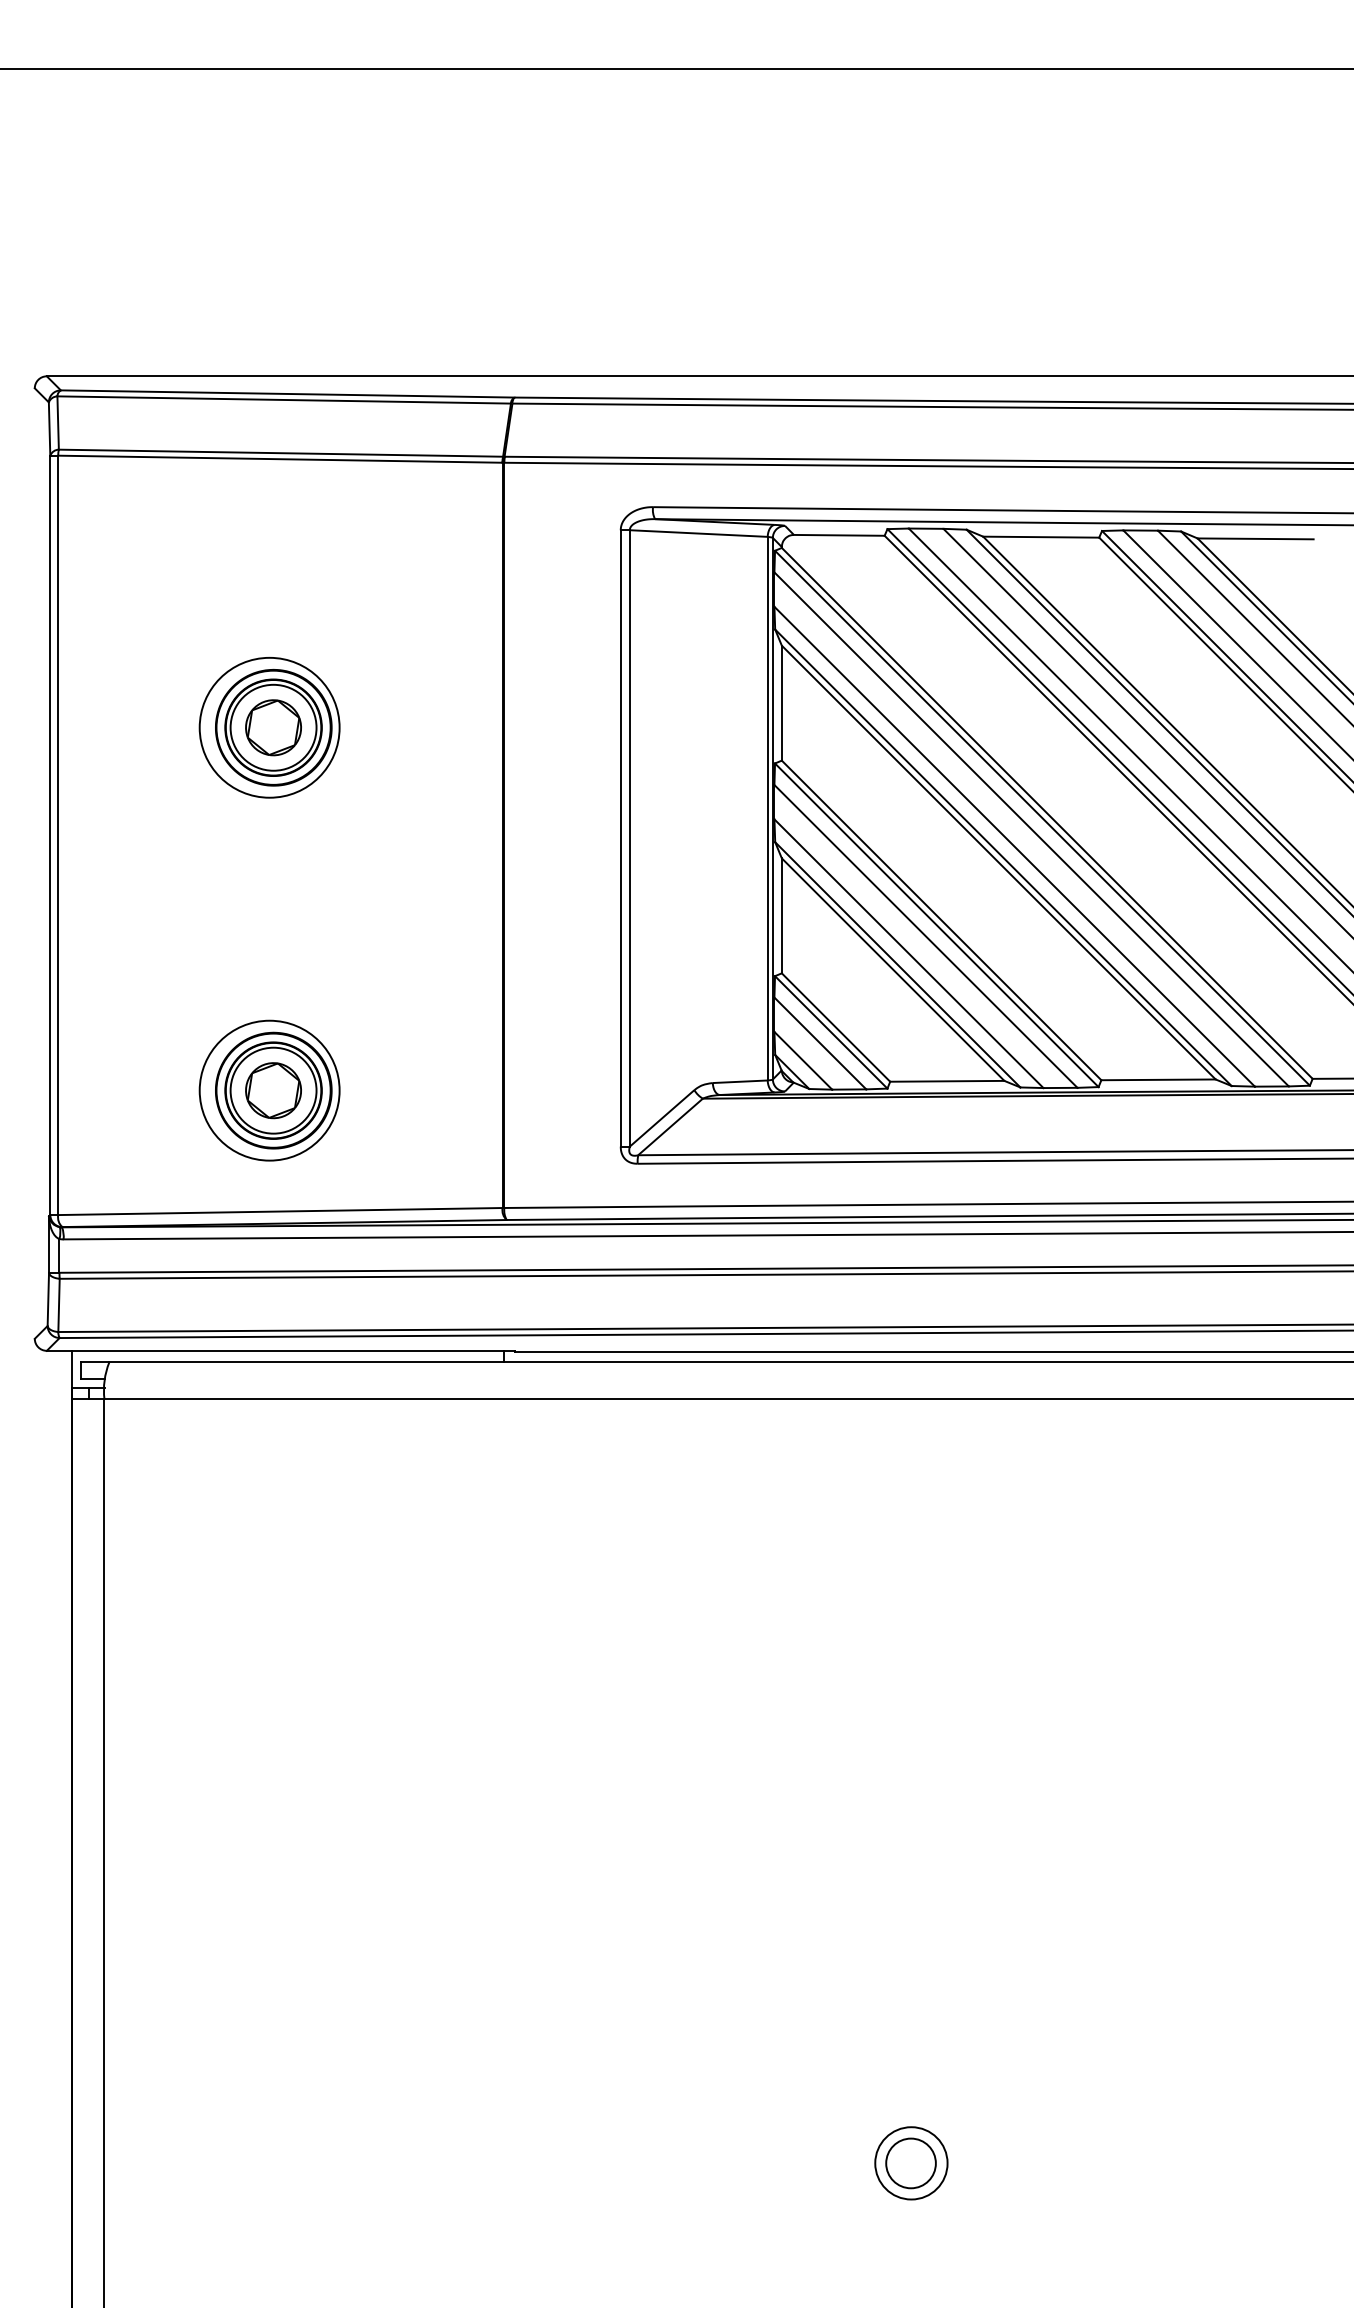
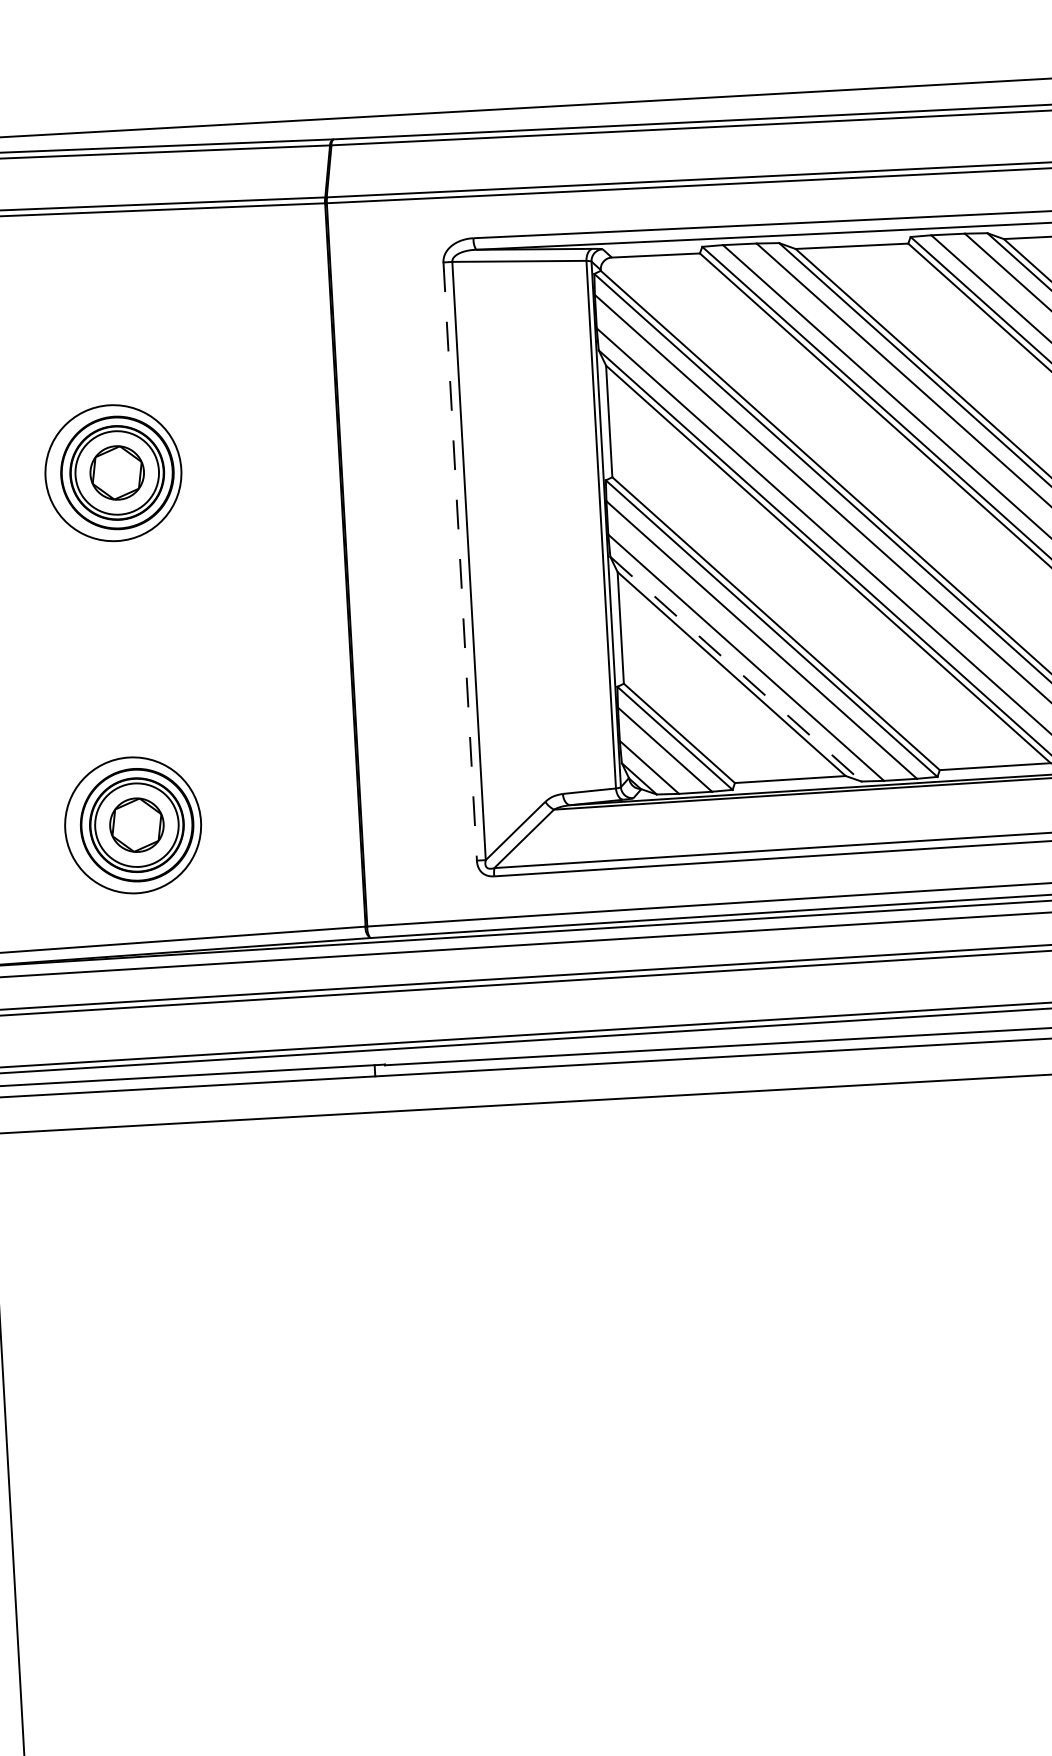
line: (620, 838) -> (459, 561), solid -> dashed
line: (898, 965) -> (736, 669), solid -> dashed

